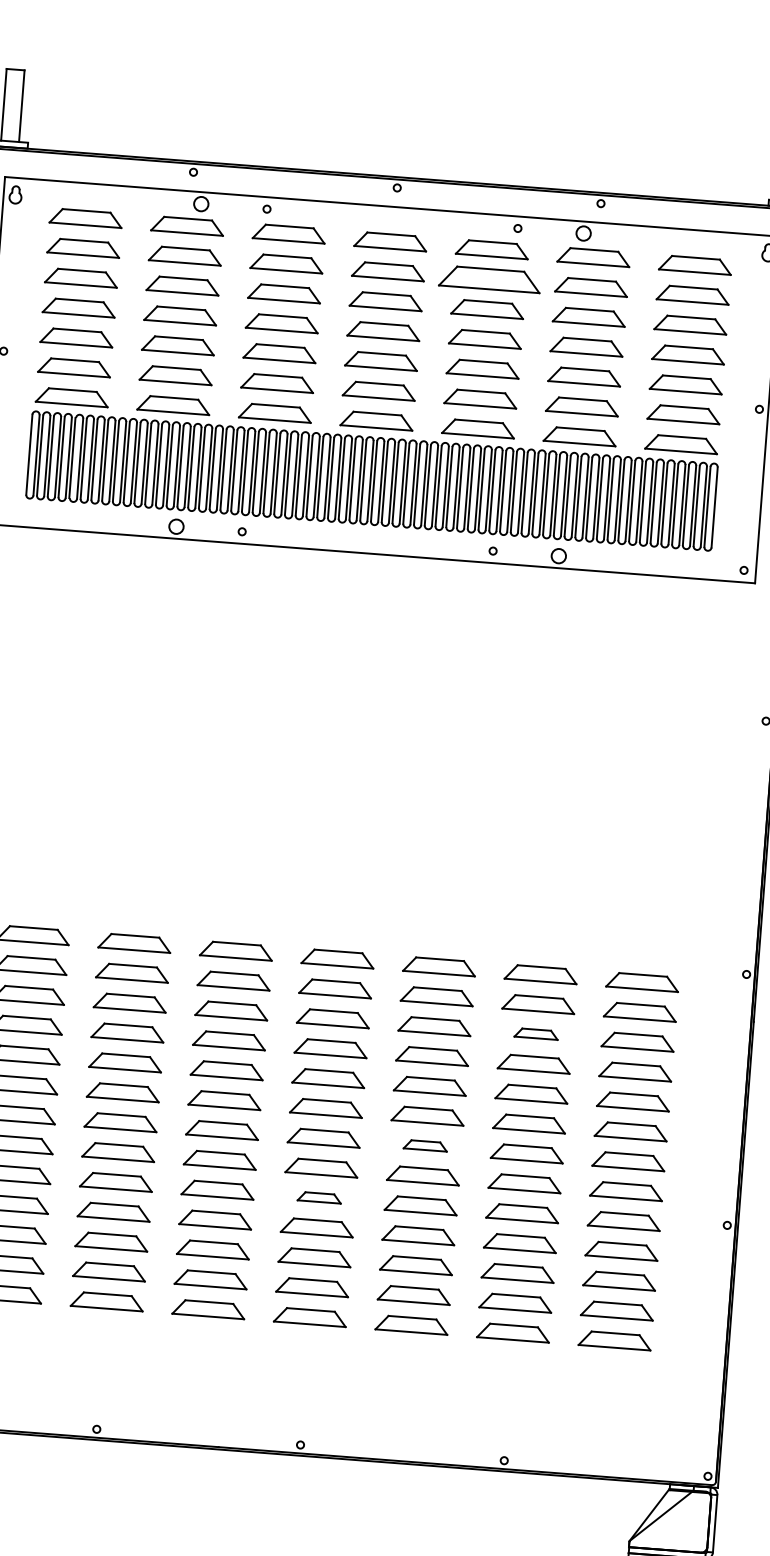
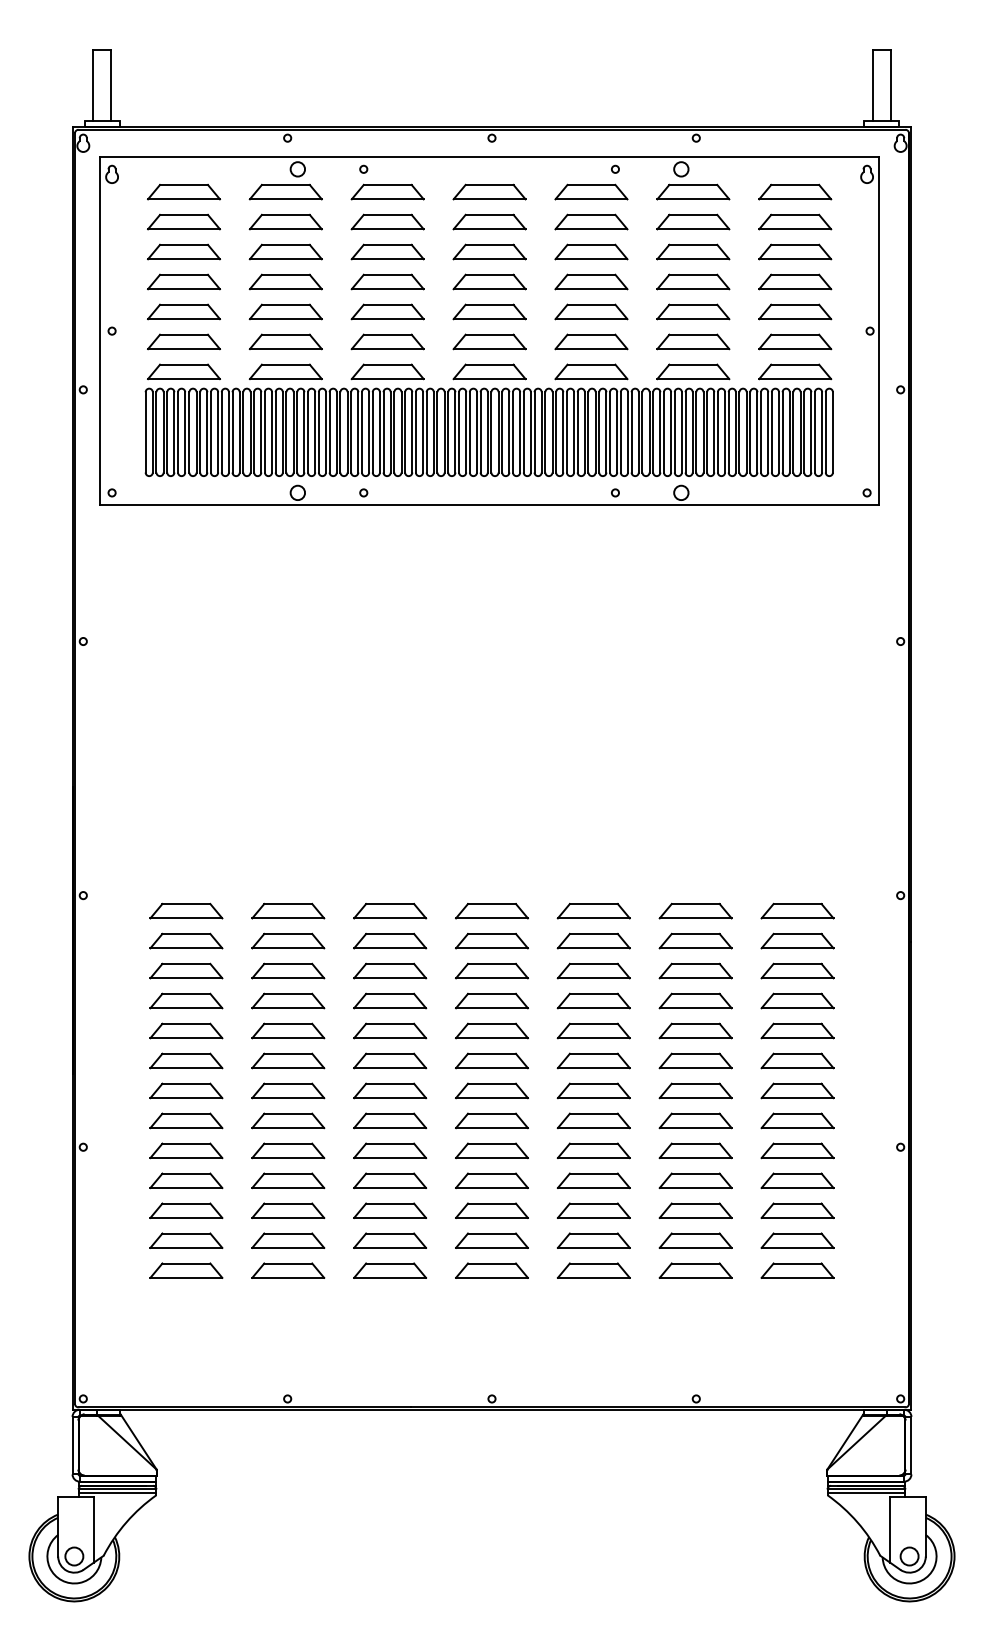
part: (490, 278) -> (591, 221), size x0.71
part: (536, 1033) -> (695, 970), size x1.67
part: (425, 1145) -> (593, 1090), size x1.67
part: (319, 1197) -> (491, 1150), size x1.67

